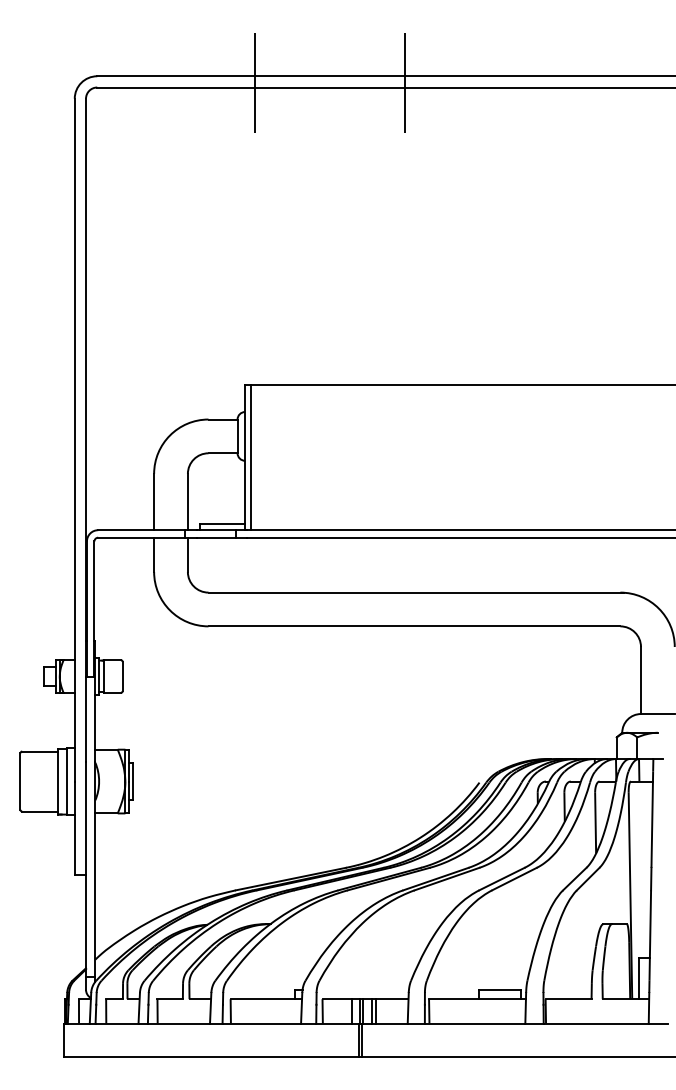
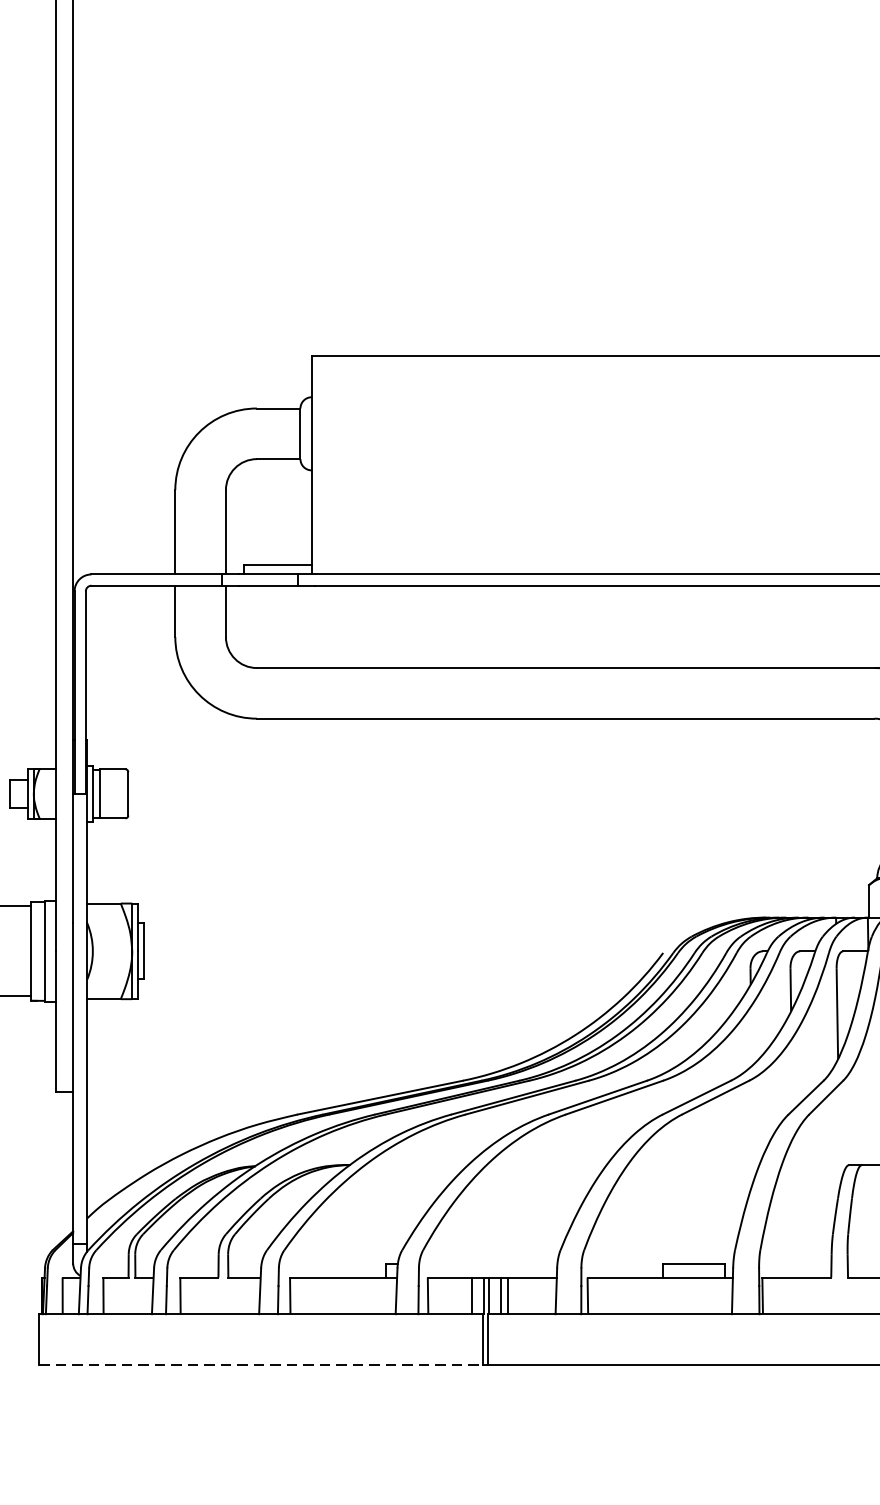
line: (251, 457) -> (321, 465), removed
line: (211, 1057) -> (261, 1365), solid -> dashed

